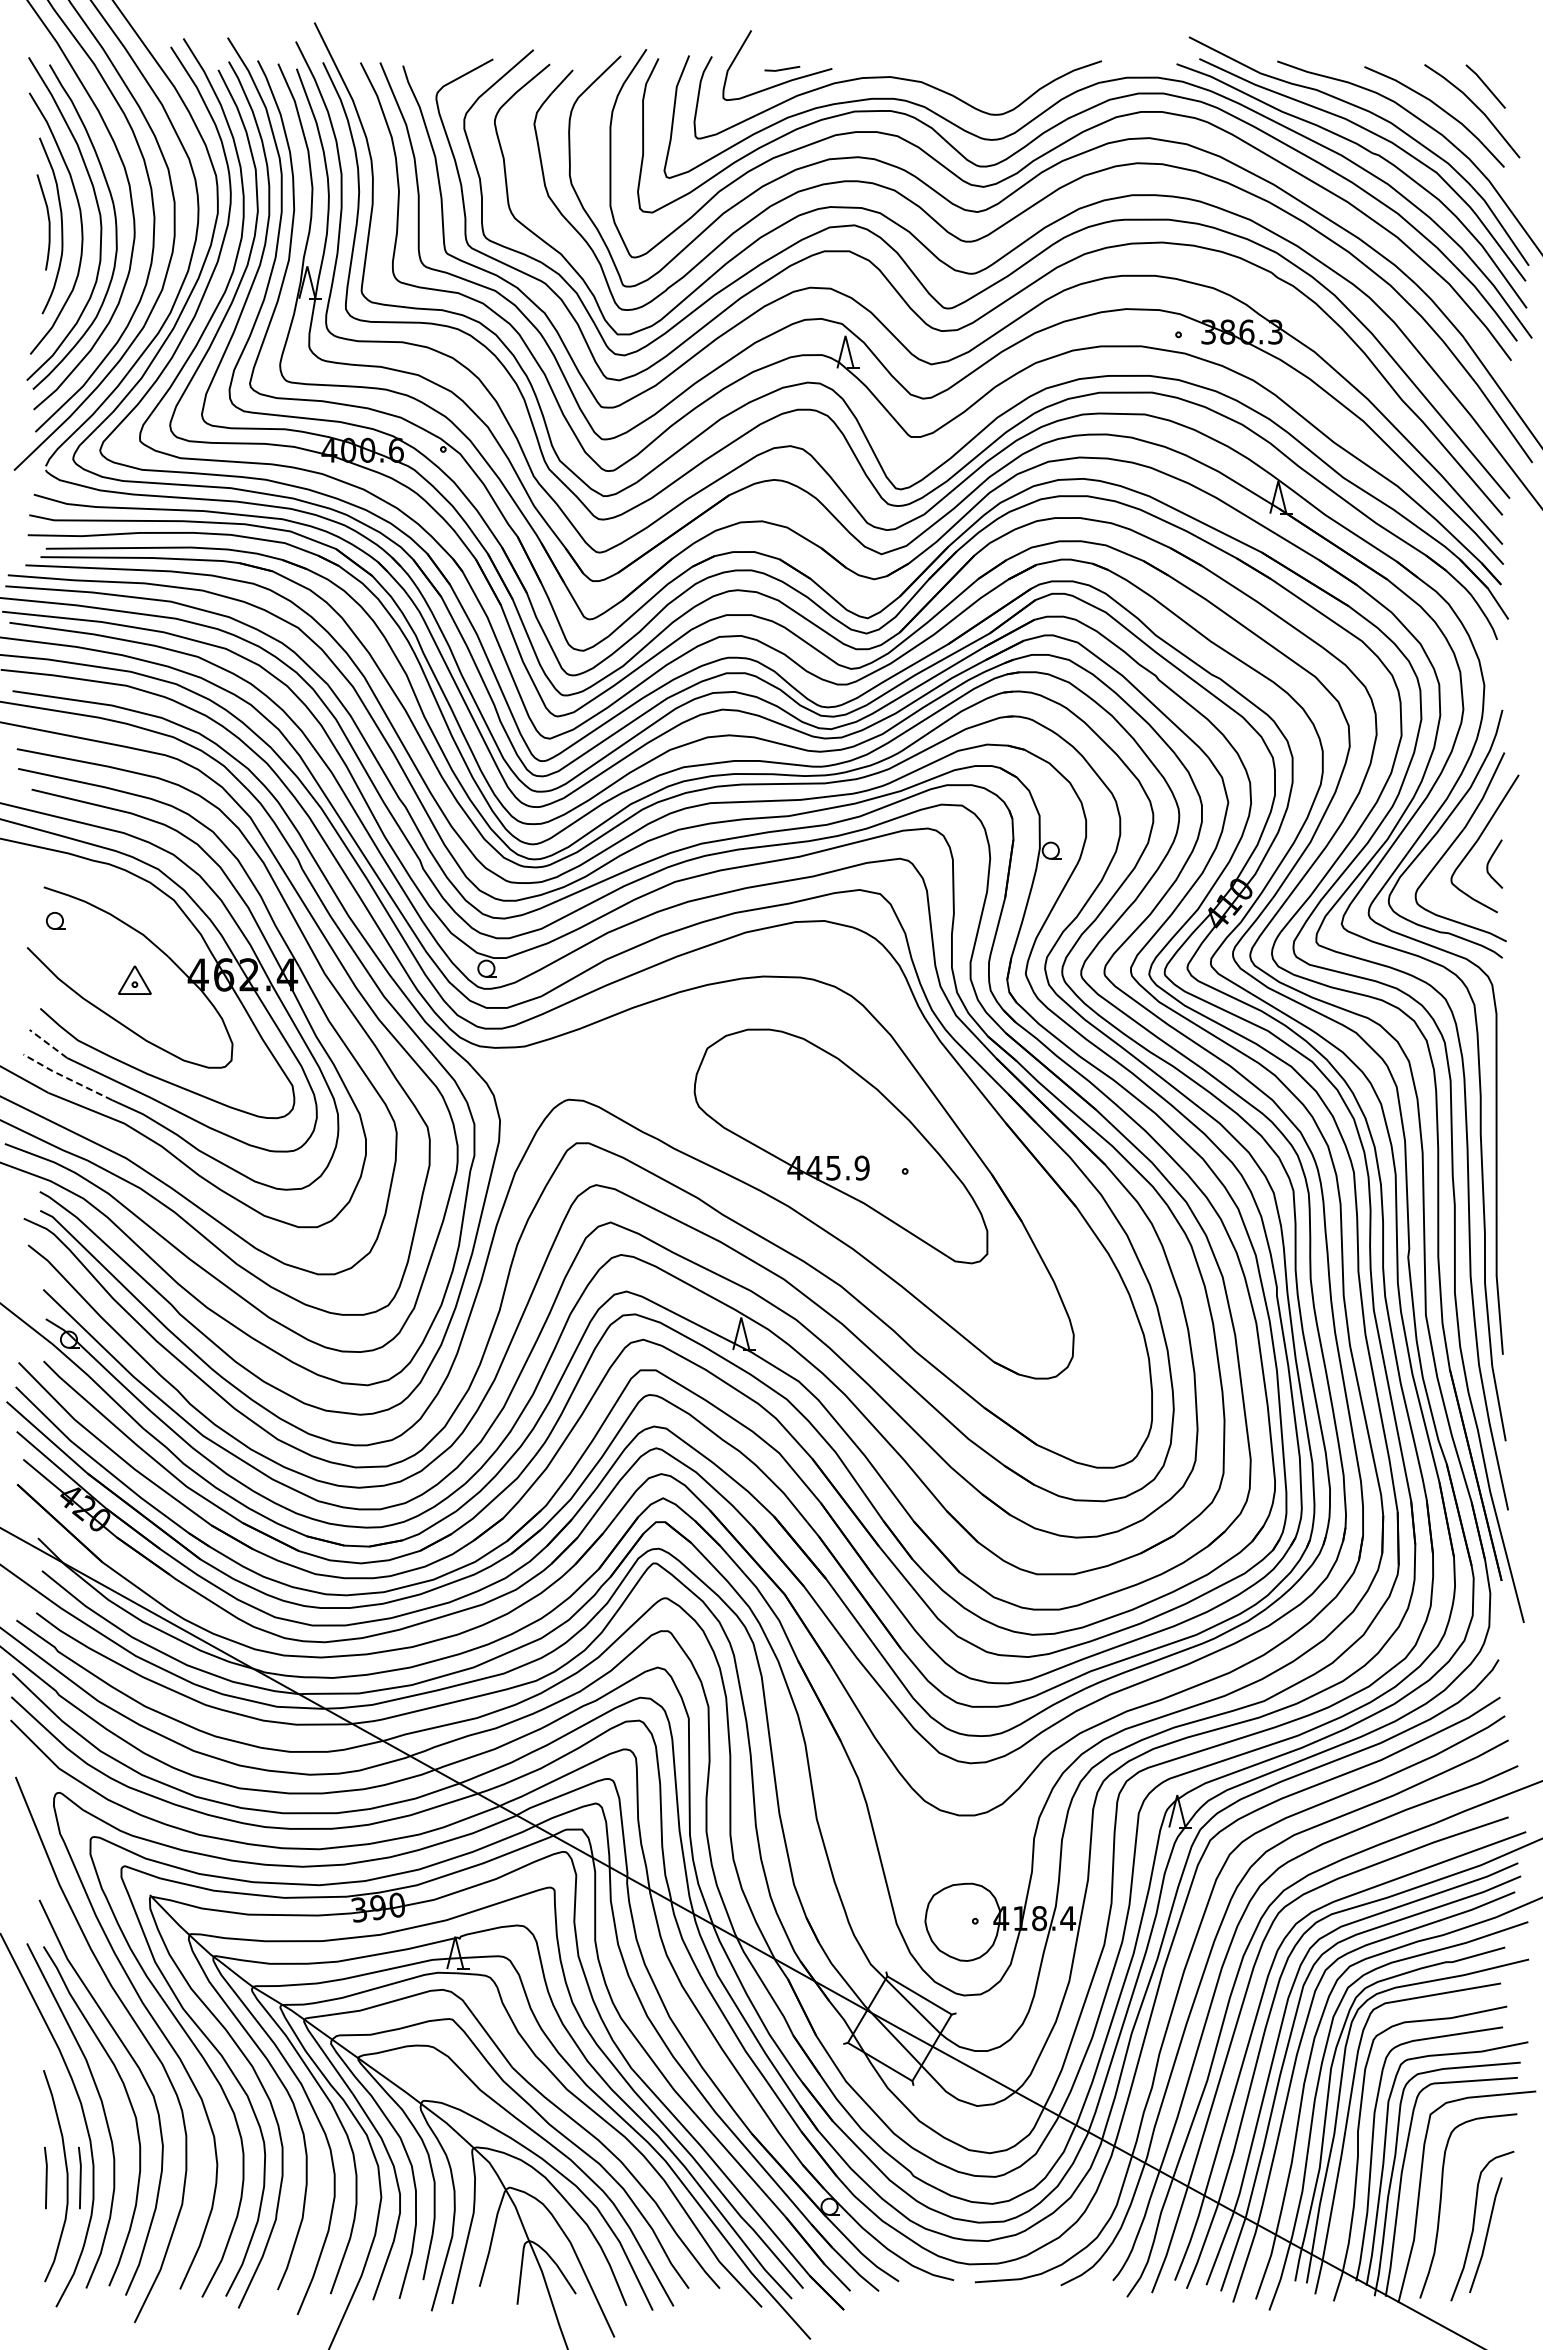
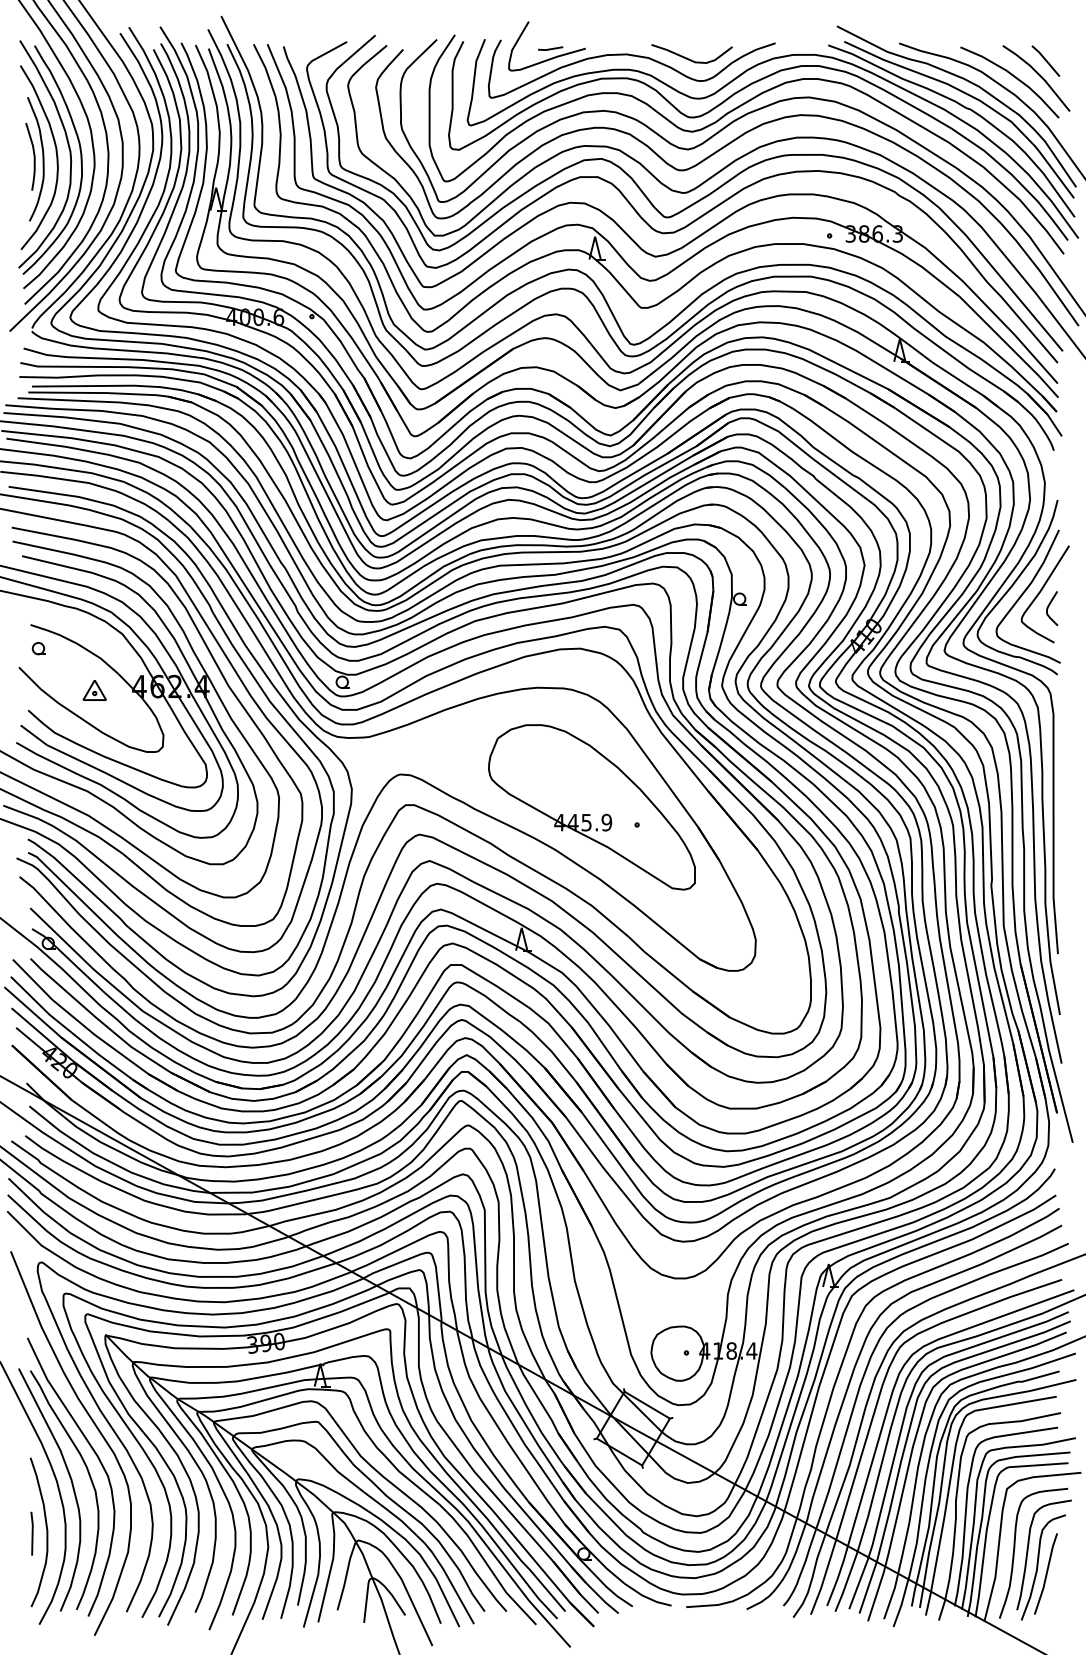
curve: (979, 83) -> (689, 58), added
line: (48, 1043) -> (33, 734), dashed -> solid
line: (66, 1078) -> (46, 759), dashed -> solid
line: (79, 2177) -> (55, 1533), removed
curve: (1460, 2204) -> (1028, 1552), added

